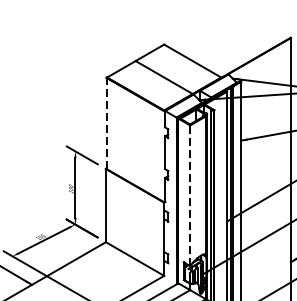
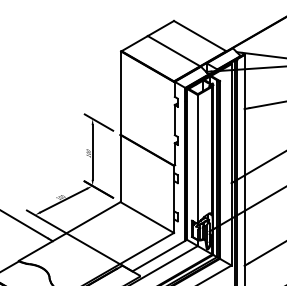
line: (106, 123) -> (121, 93), dashed -> solid
line: (189, 195) -> (197, 159), dashed -> solid

